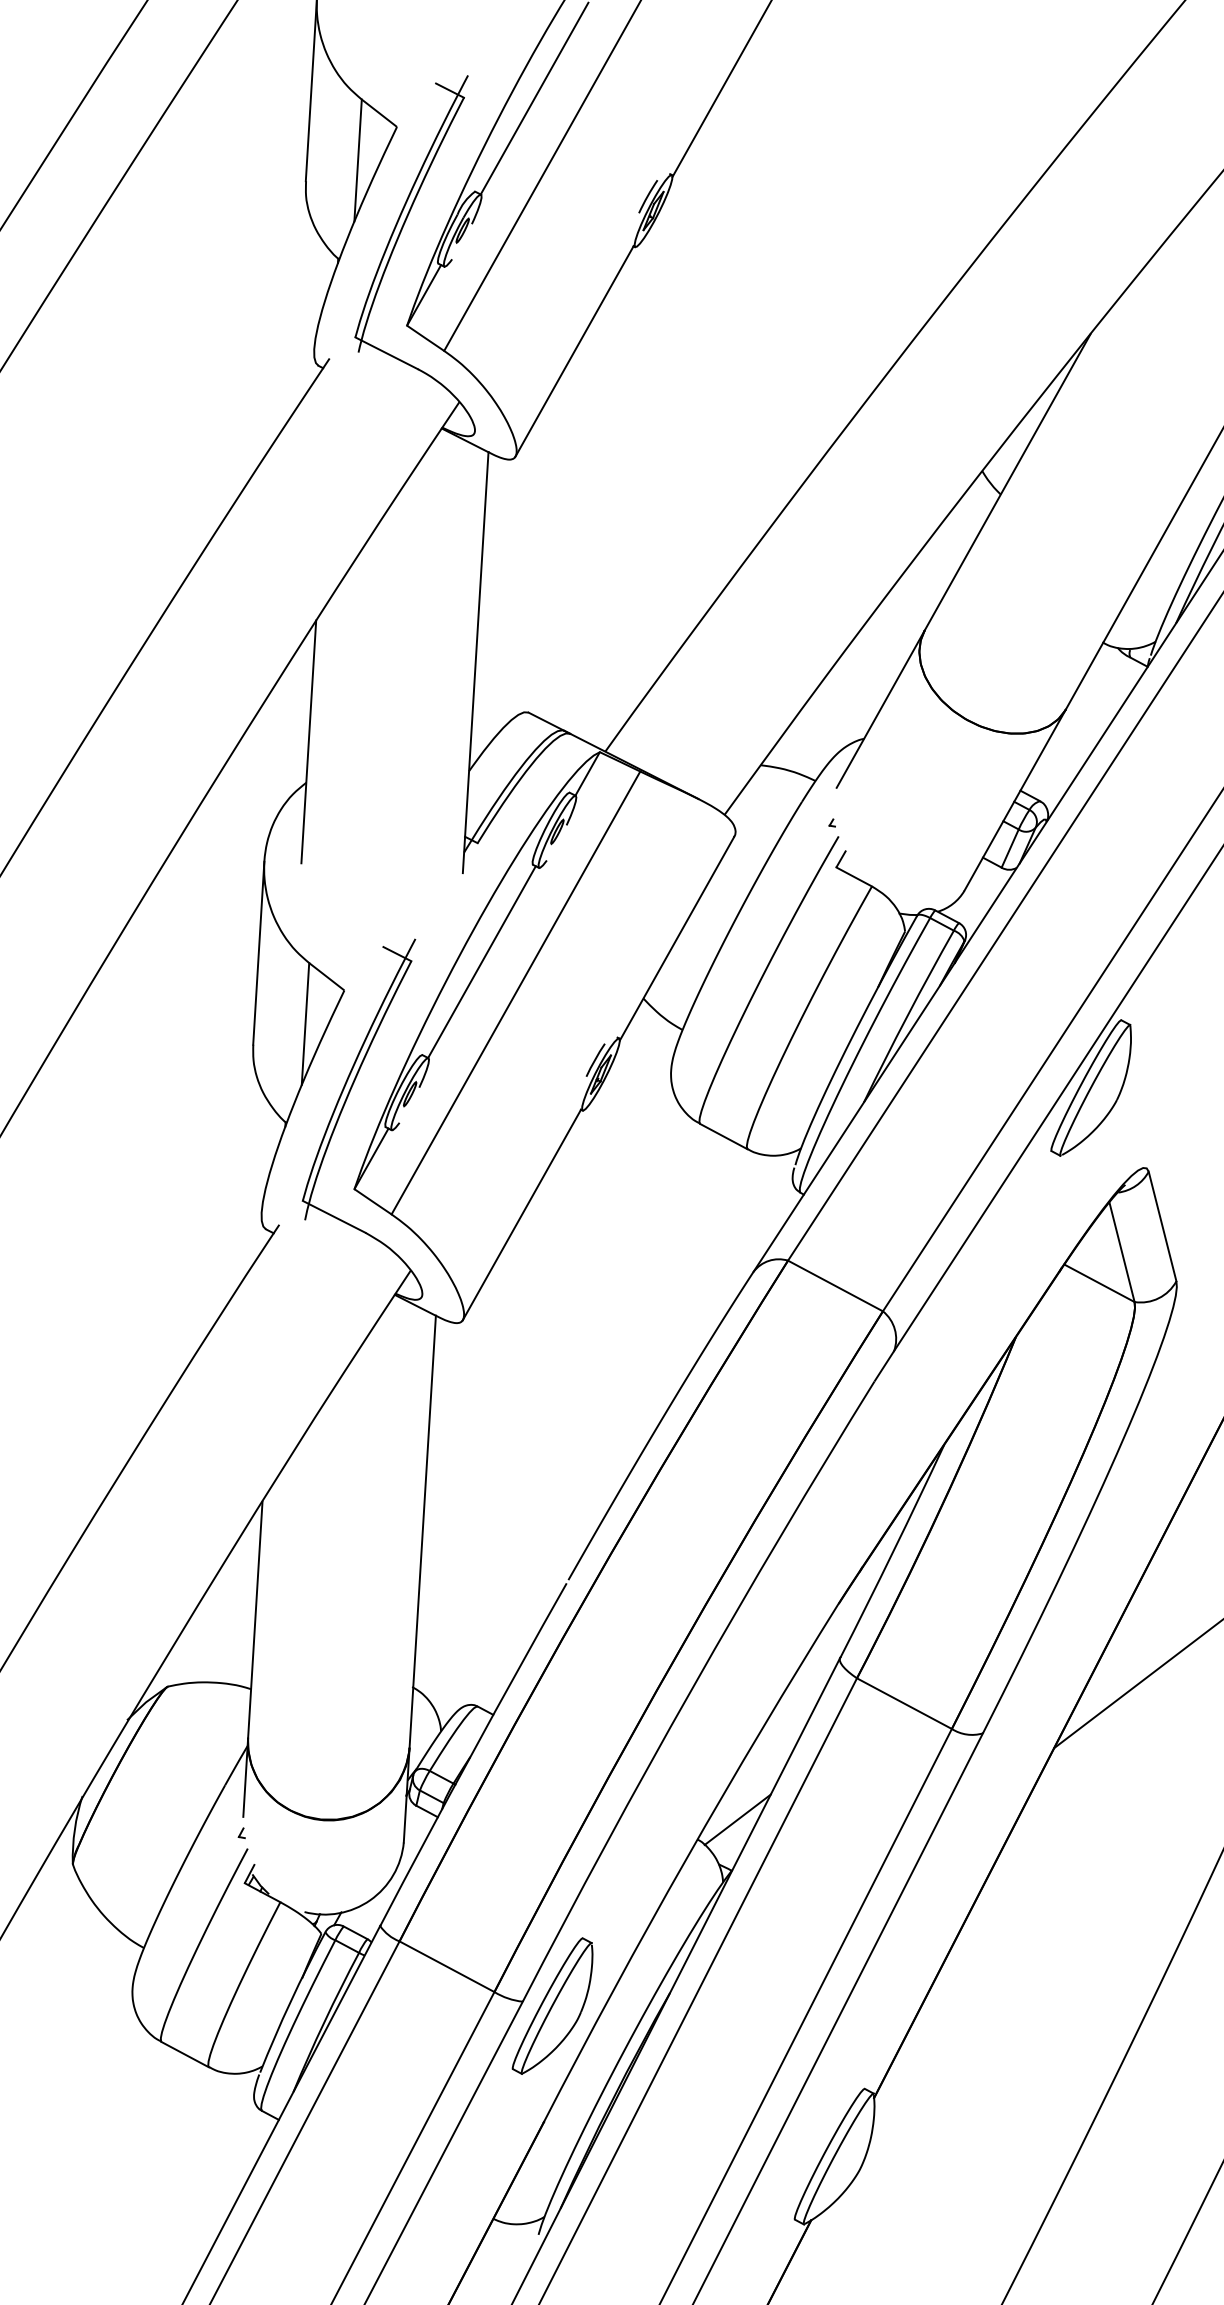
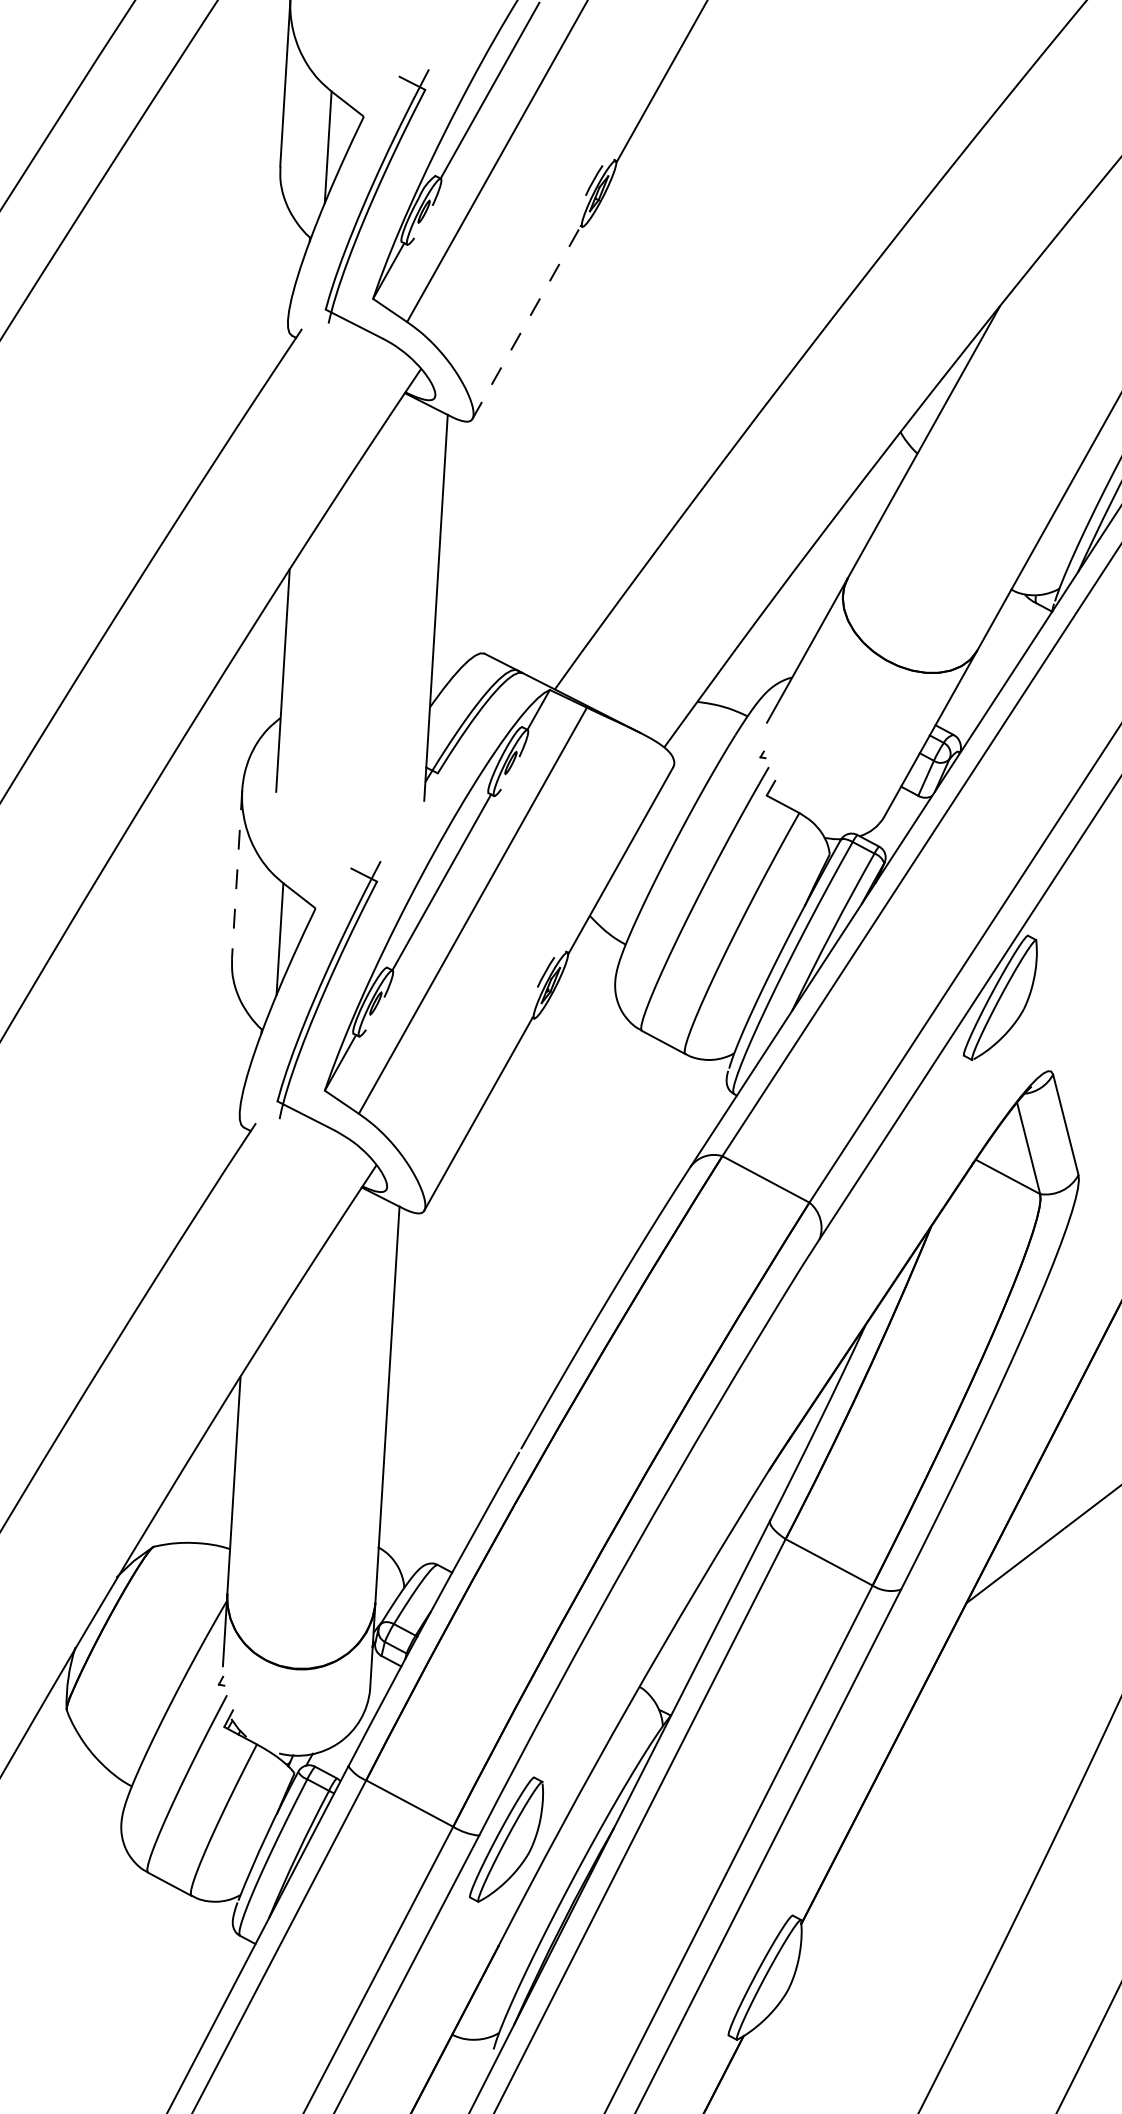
line: (574, 351) -> (526, 322), solid -> dashed
line: (259, 953) -> (237, 874), solid -> dashed
line: (736, 1819) -> (675, 1668), removed

